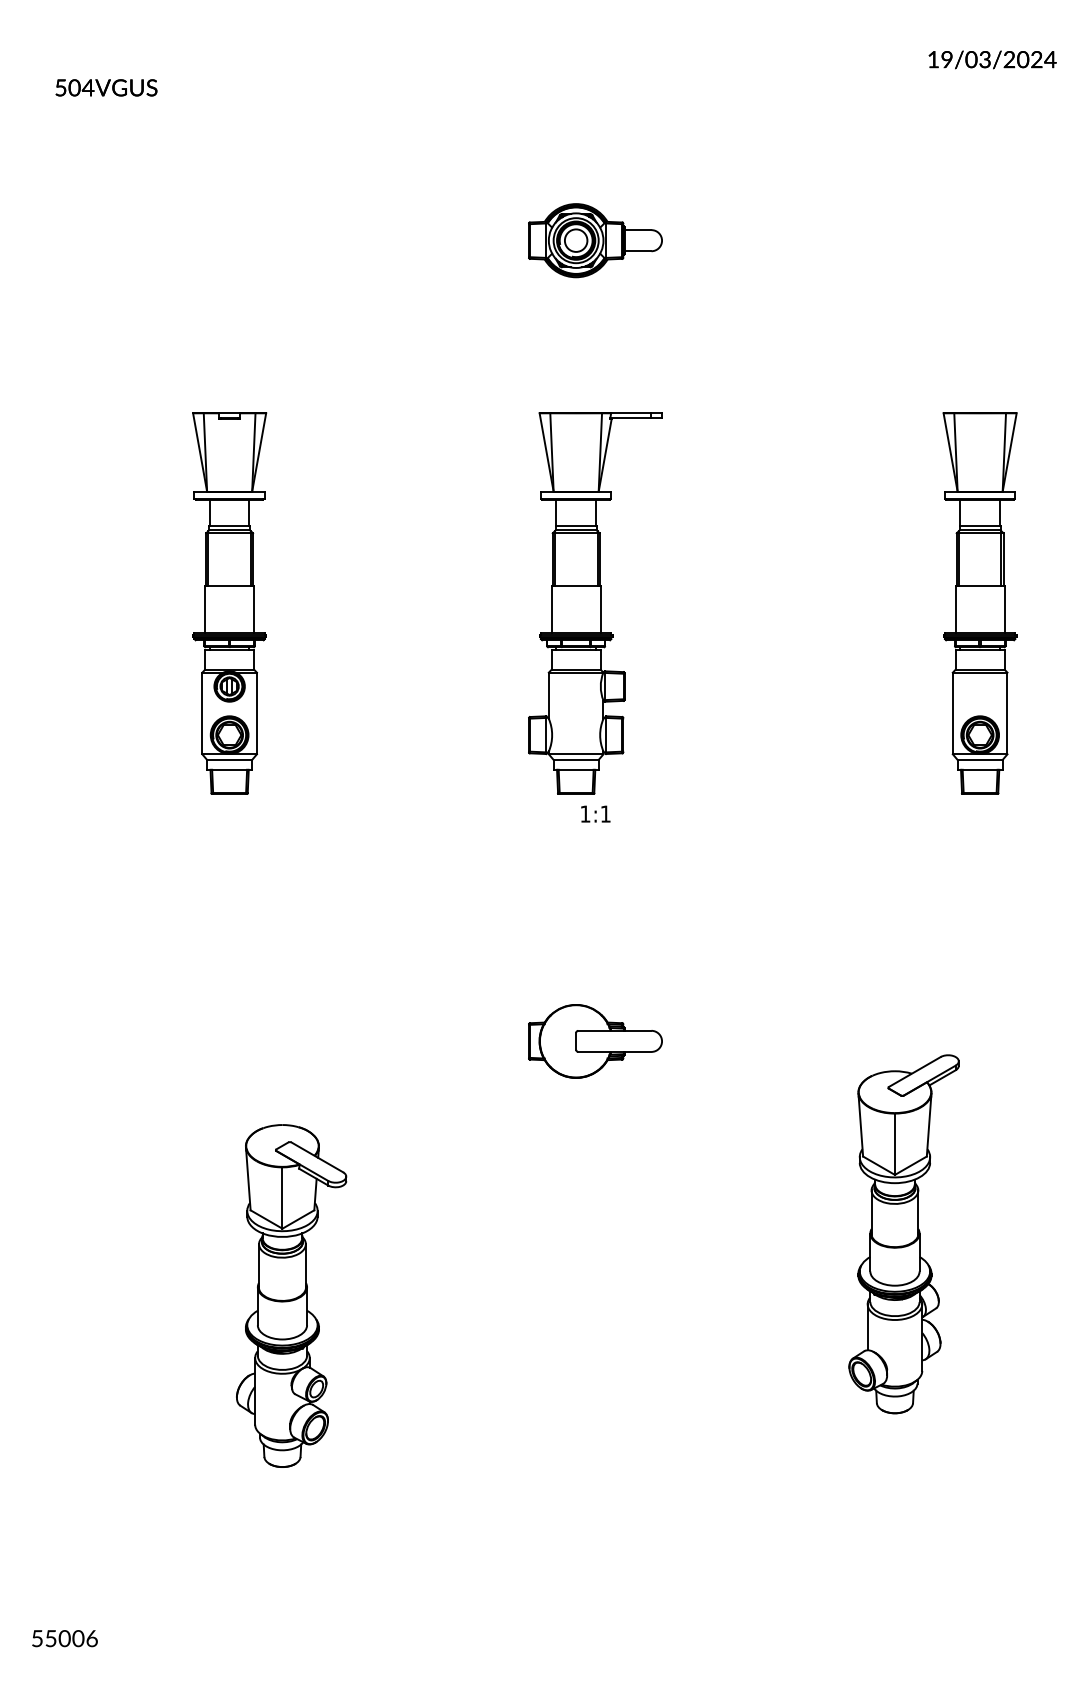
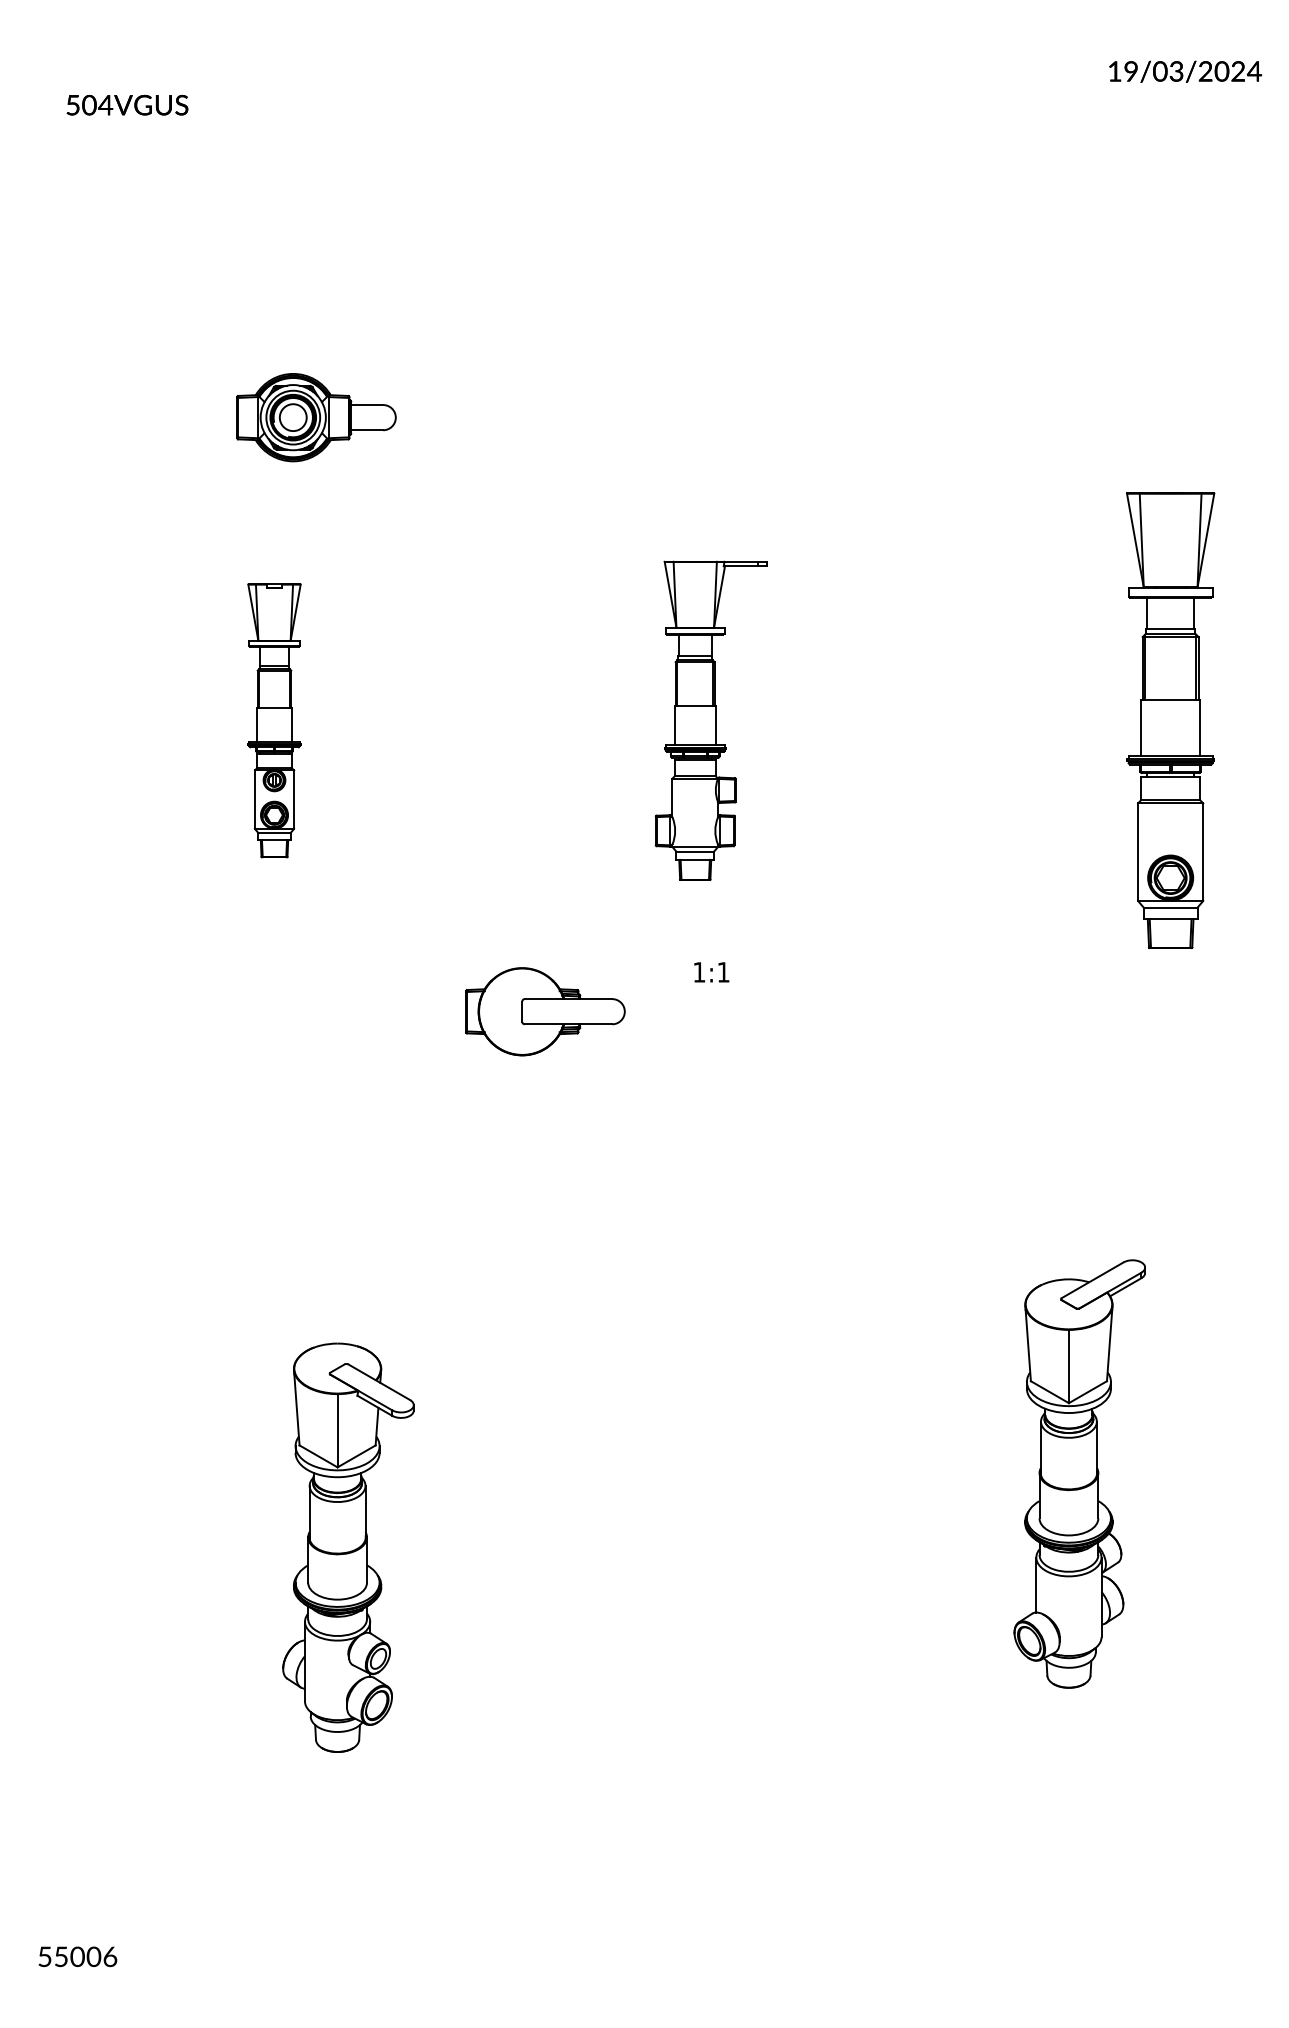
part: (595, 240) -> (316, 417), moved
part: (229, 603) -> (274, 720), size x0.6
part: (595, 603) -> (711, 720), size x0.7
part: (595, 1041) -> (545, 1011), moved

